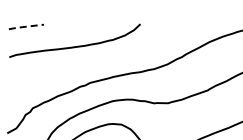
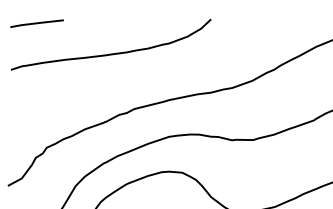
line: (26, 26) -> (37, 22), dashed -> solid

